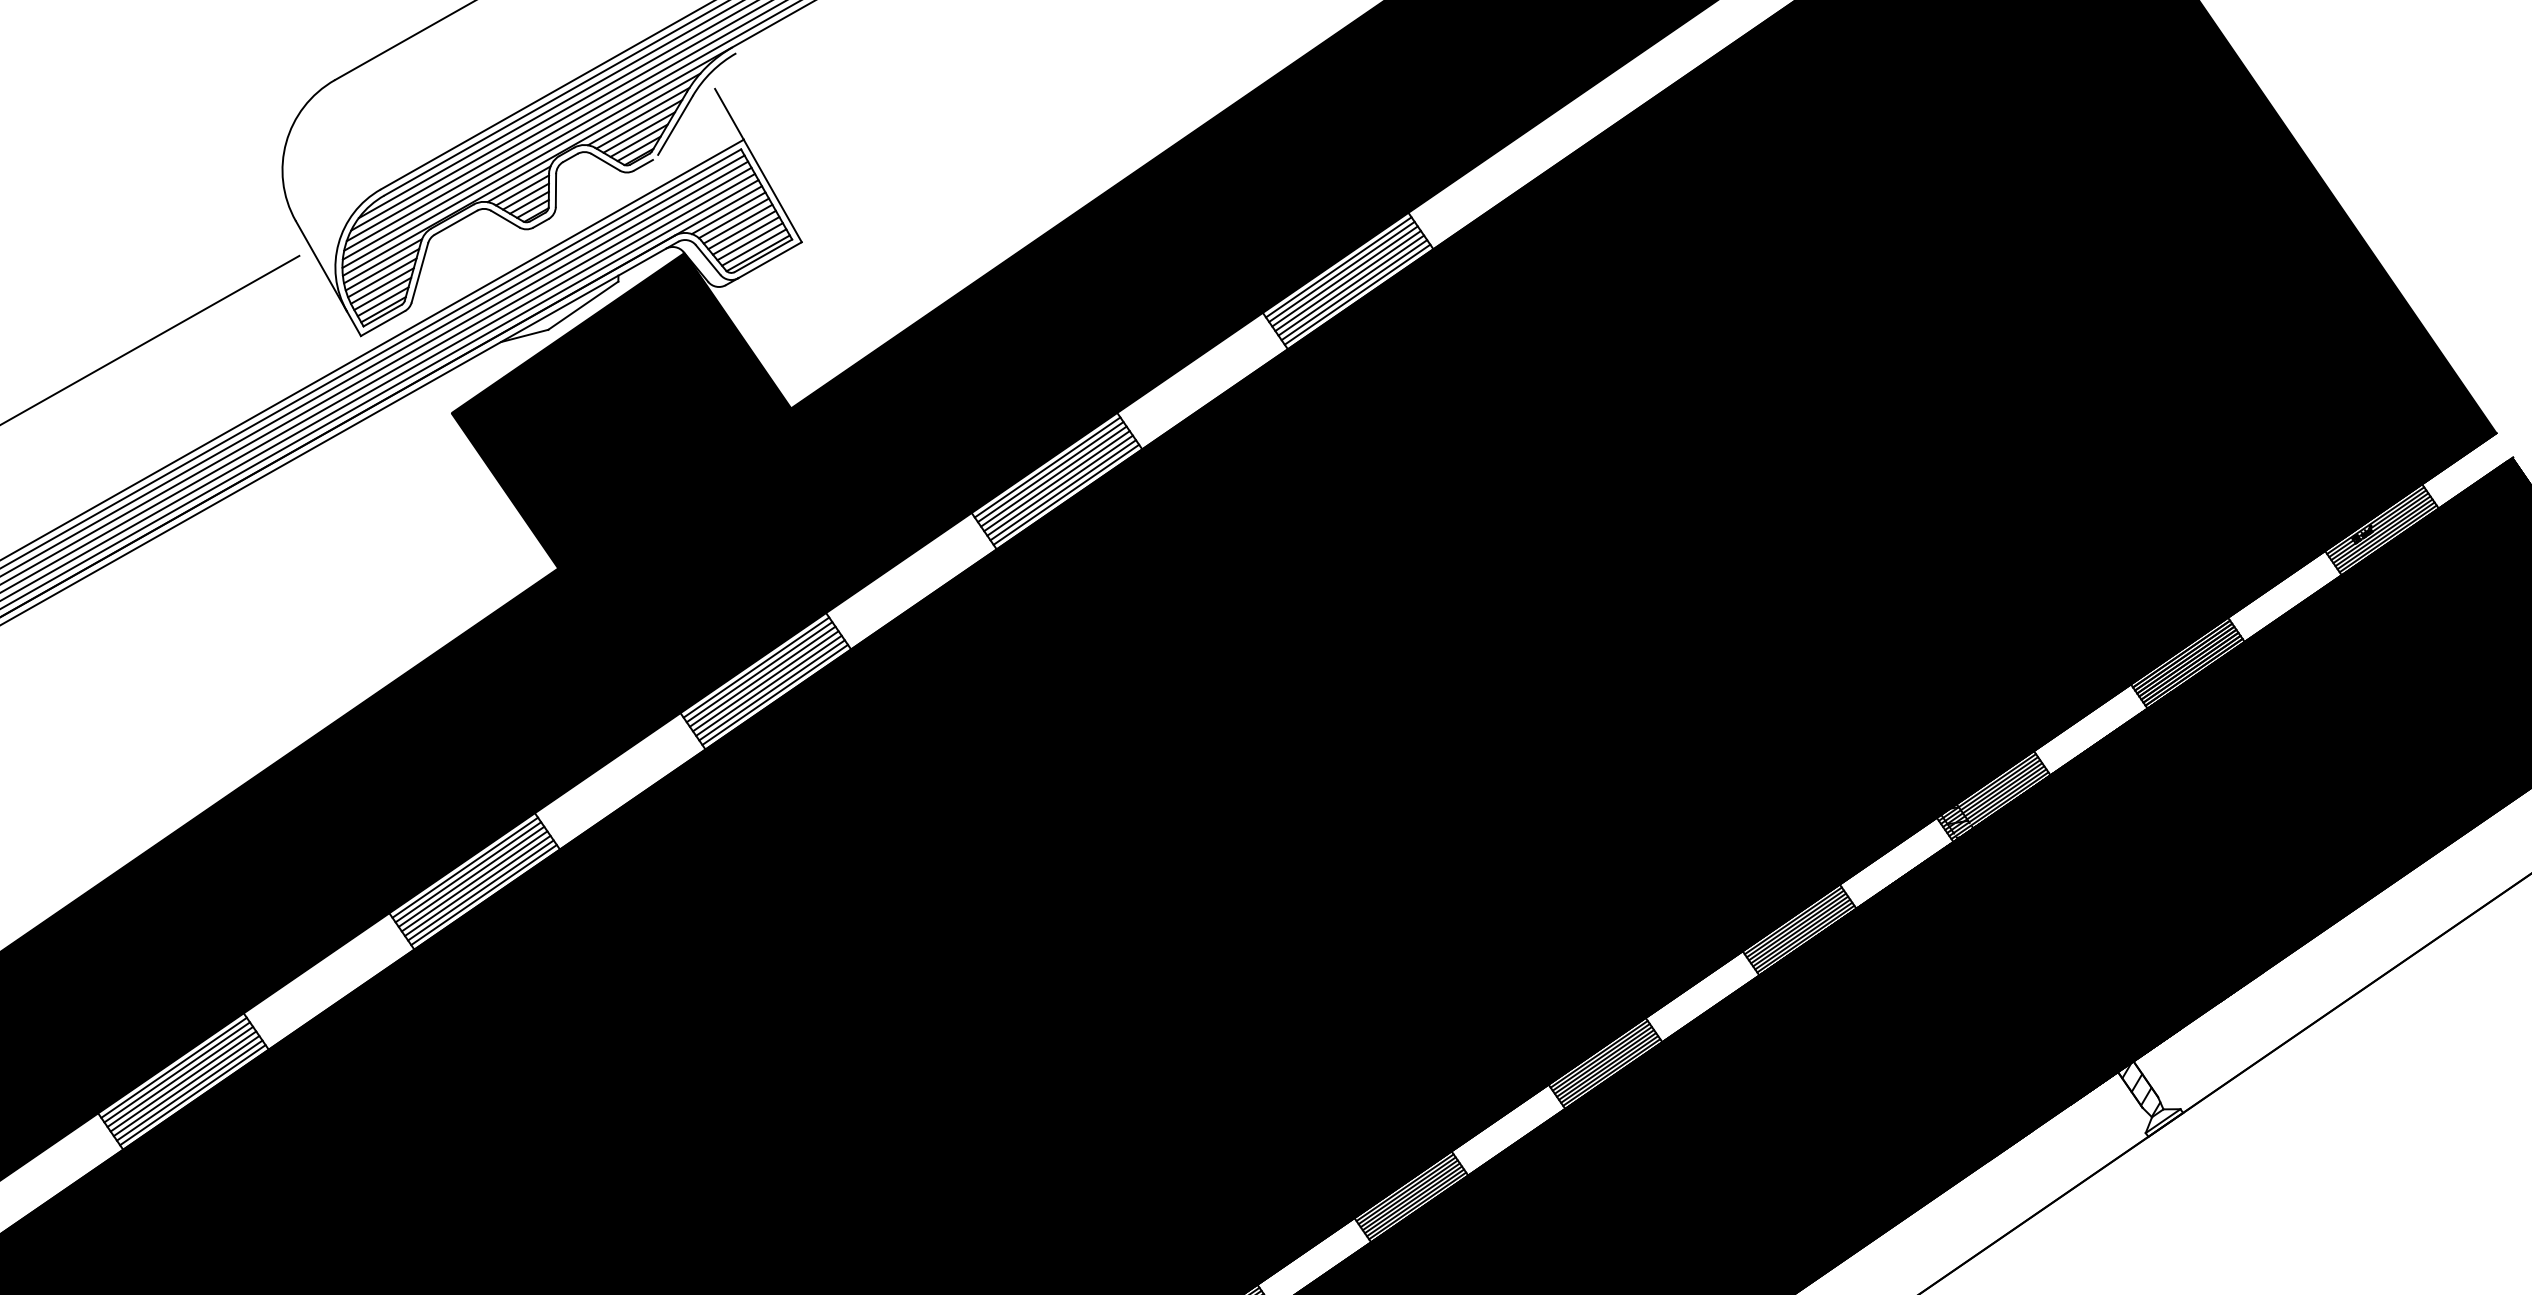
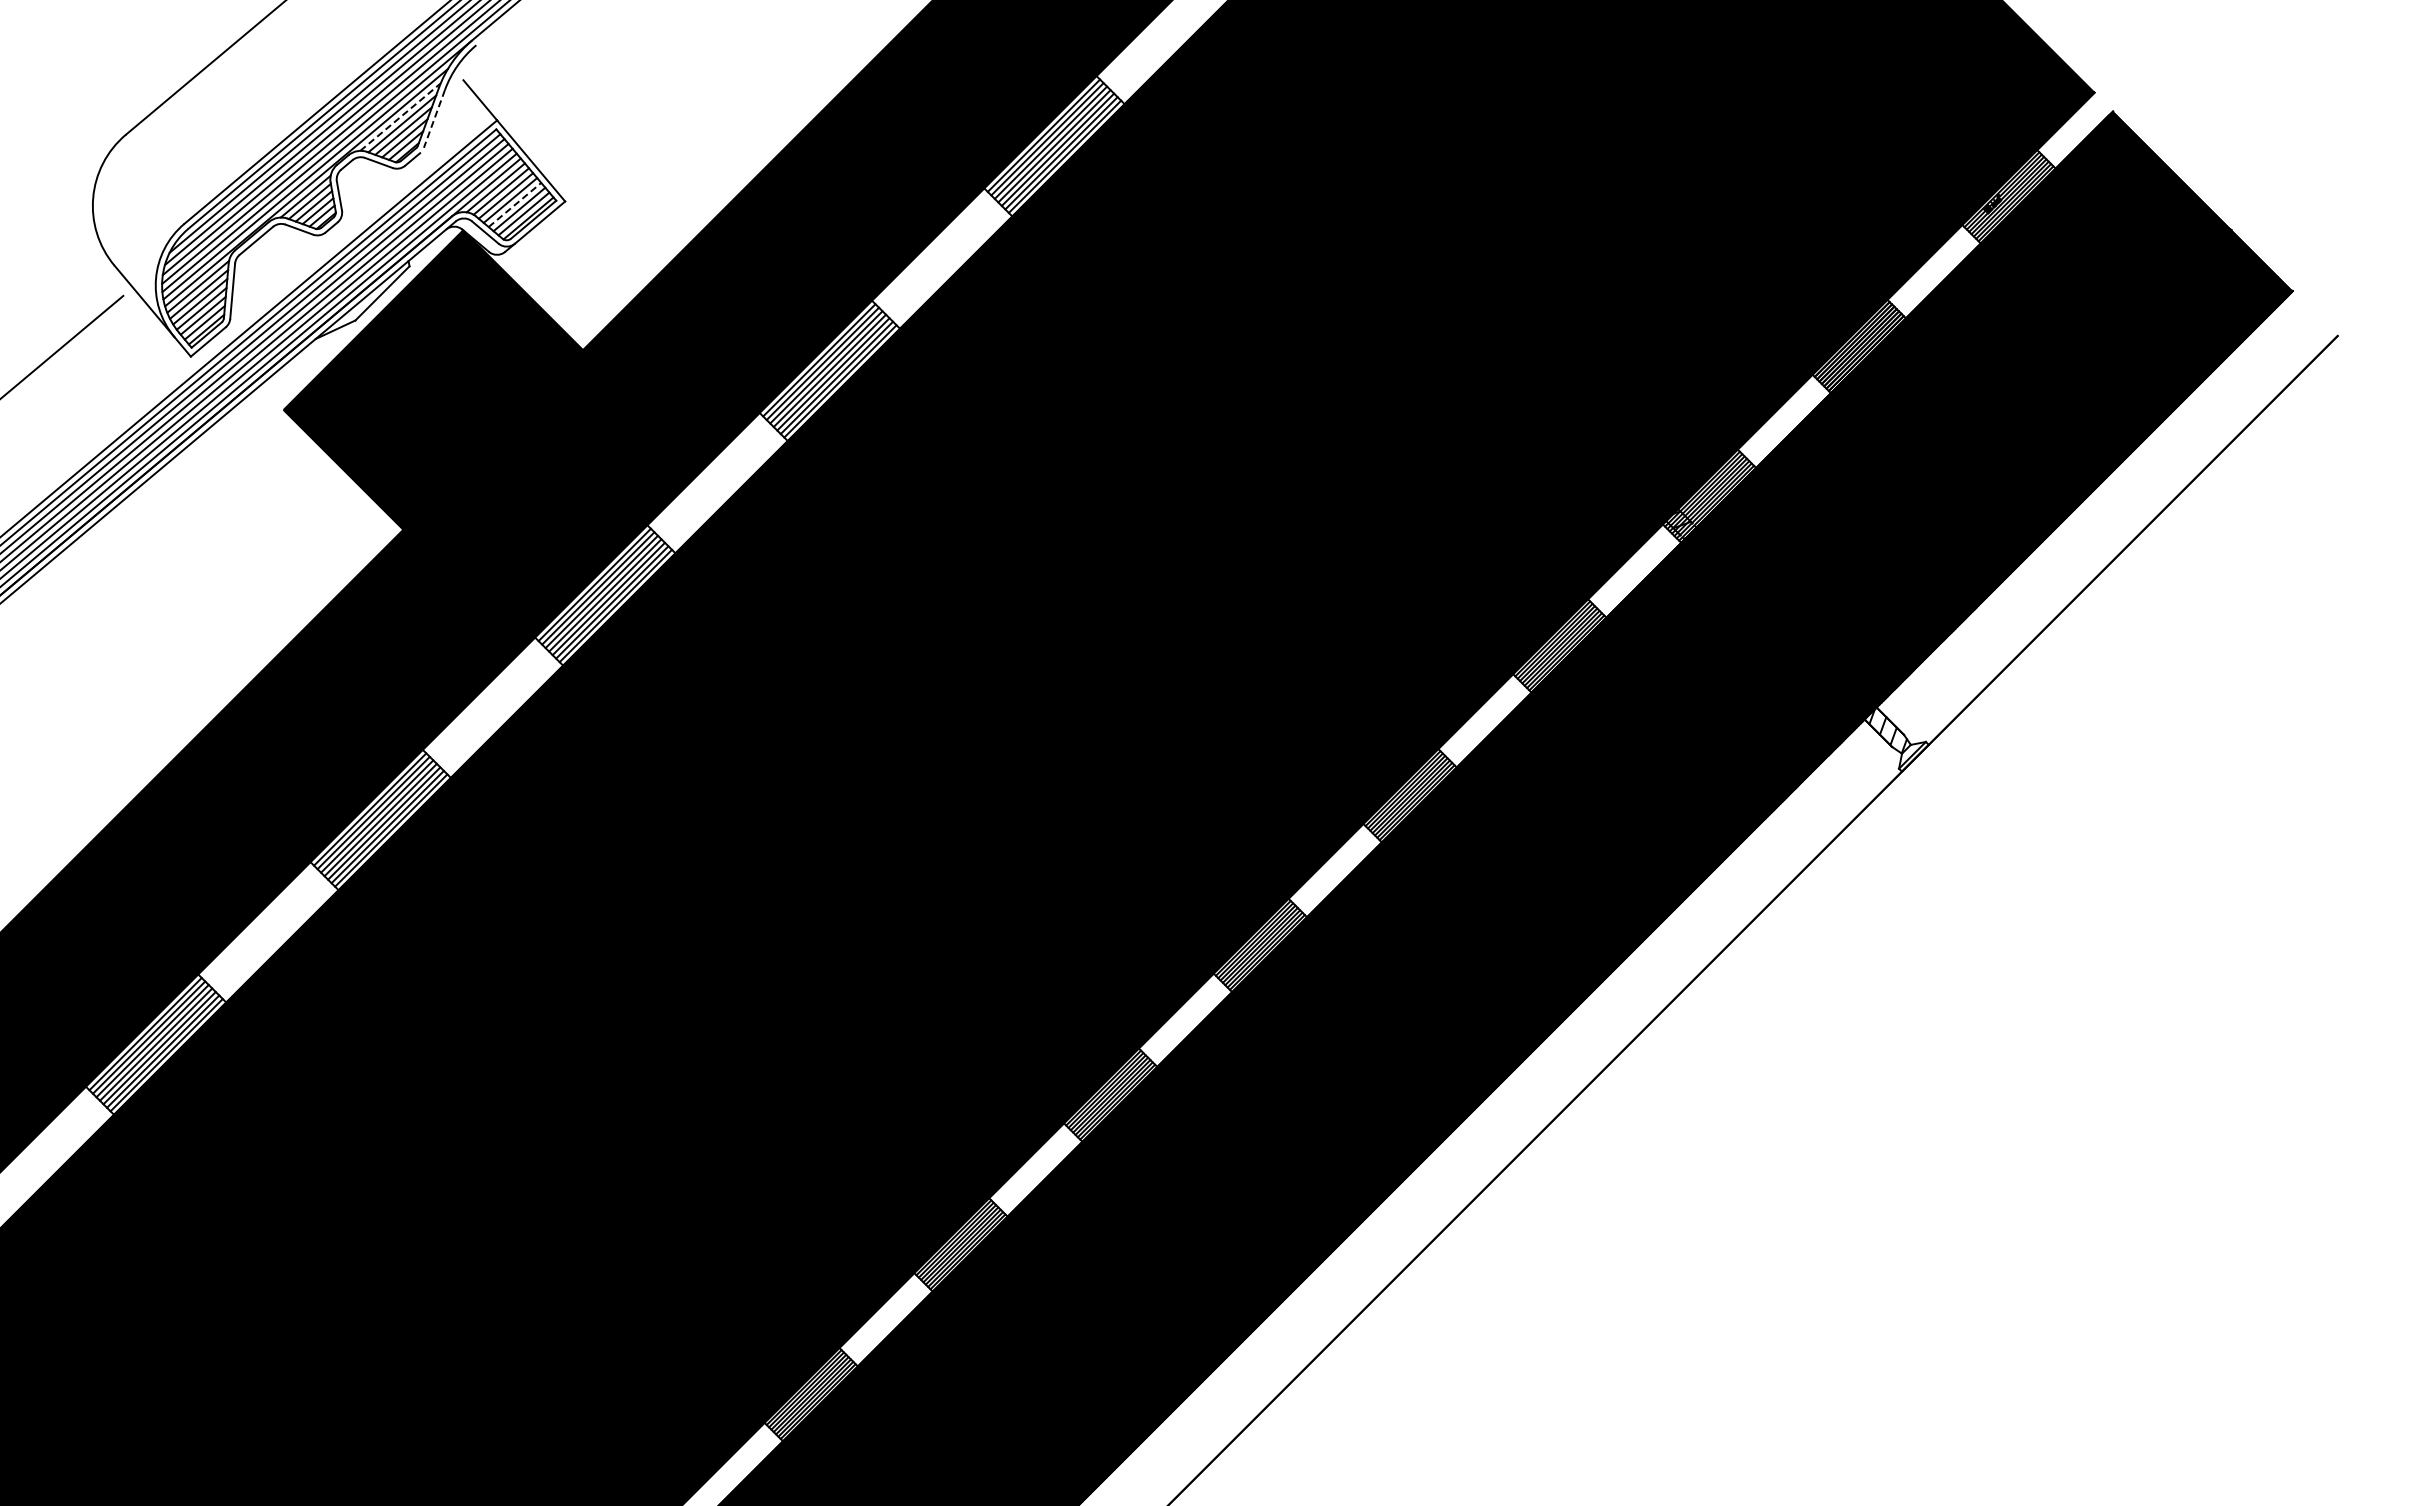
line: (638, 115) -> (400, 116), solid -> dashed
line: (675, 124) -> (434, 118), solid -> dashed
line: (746, 235) -> (515, 204), solid -> dashed

